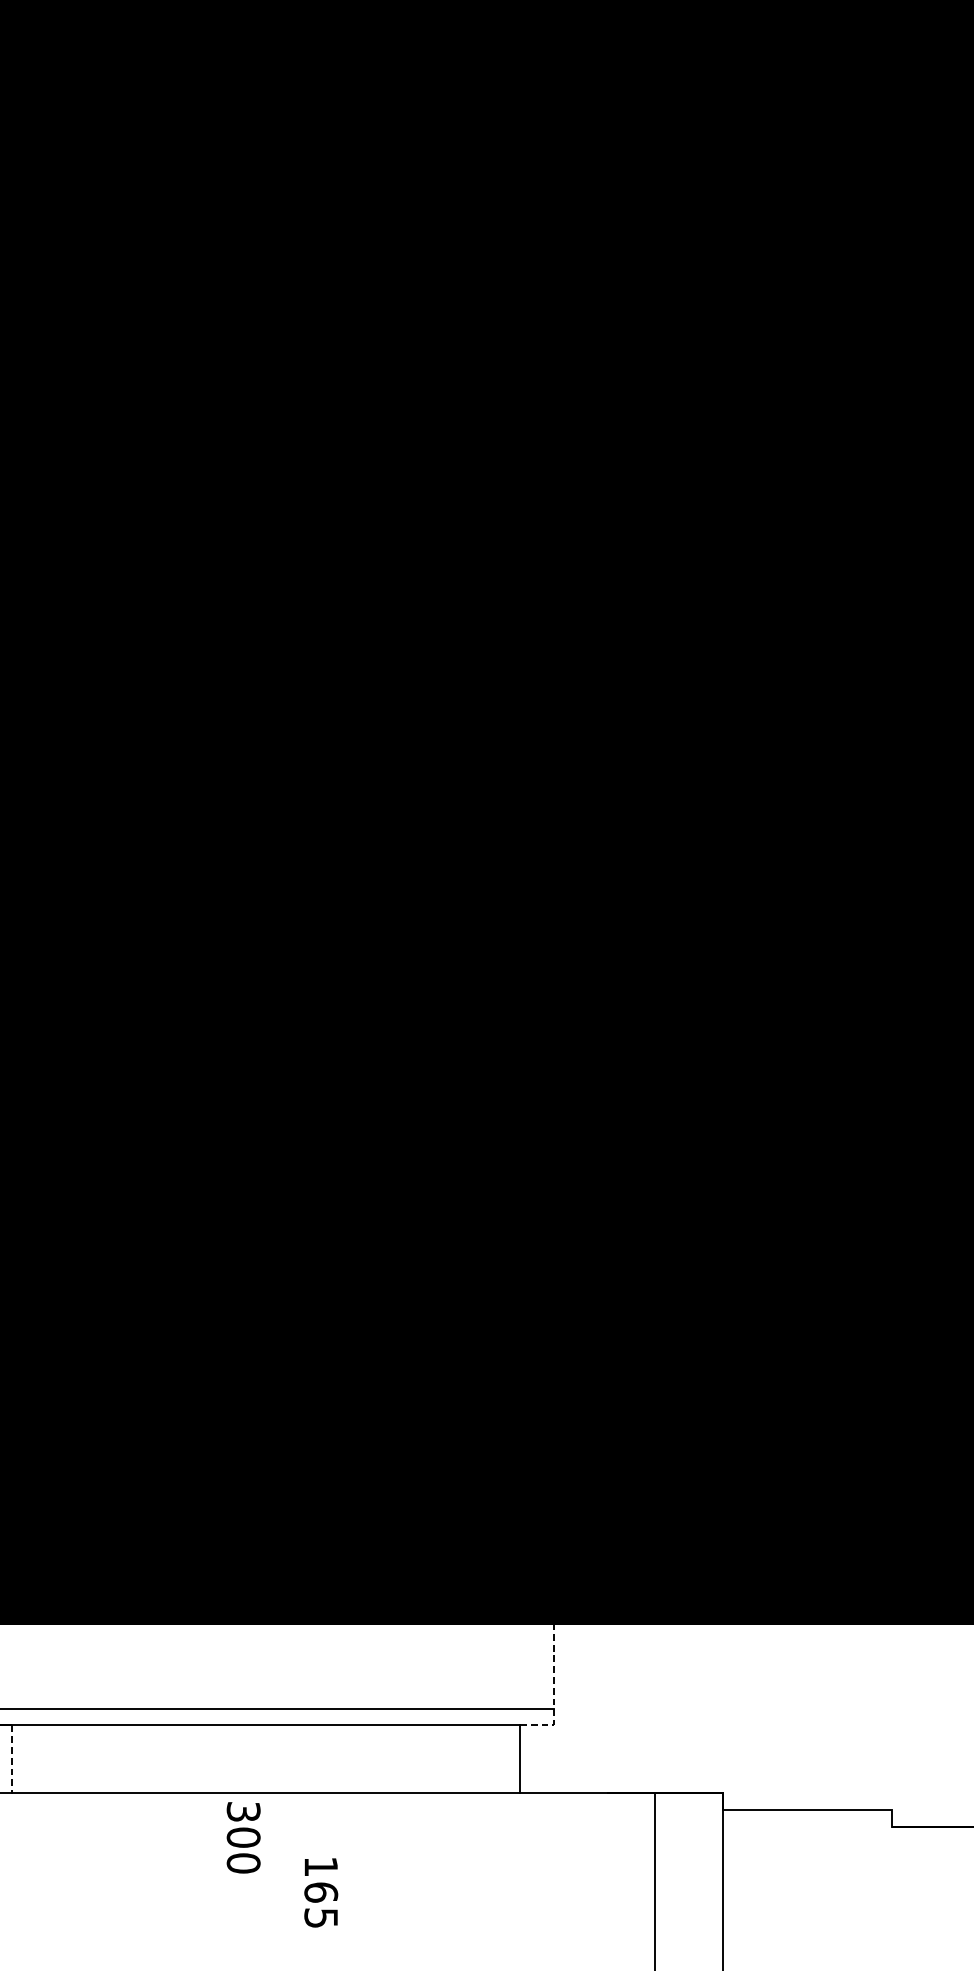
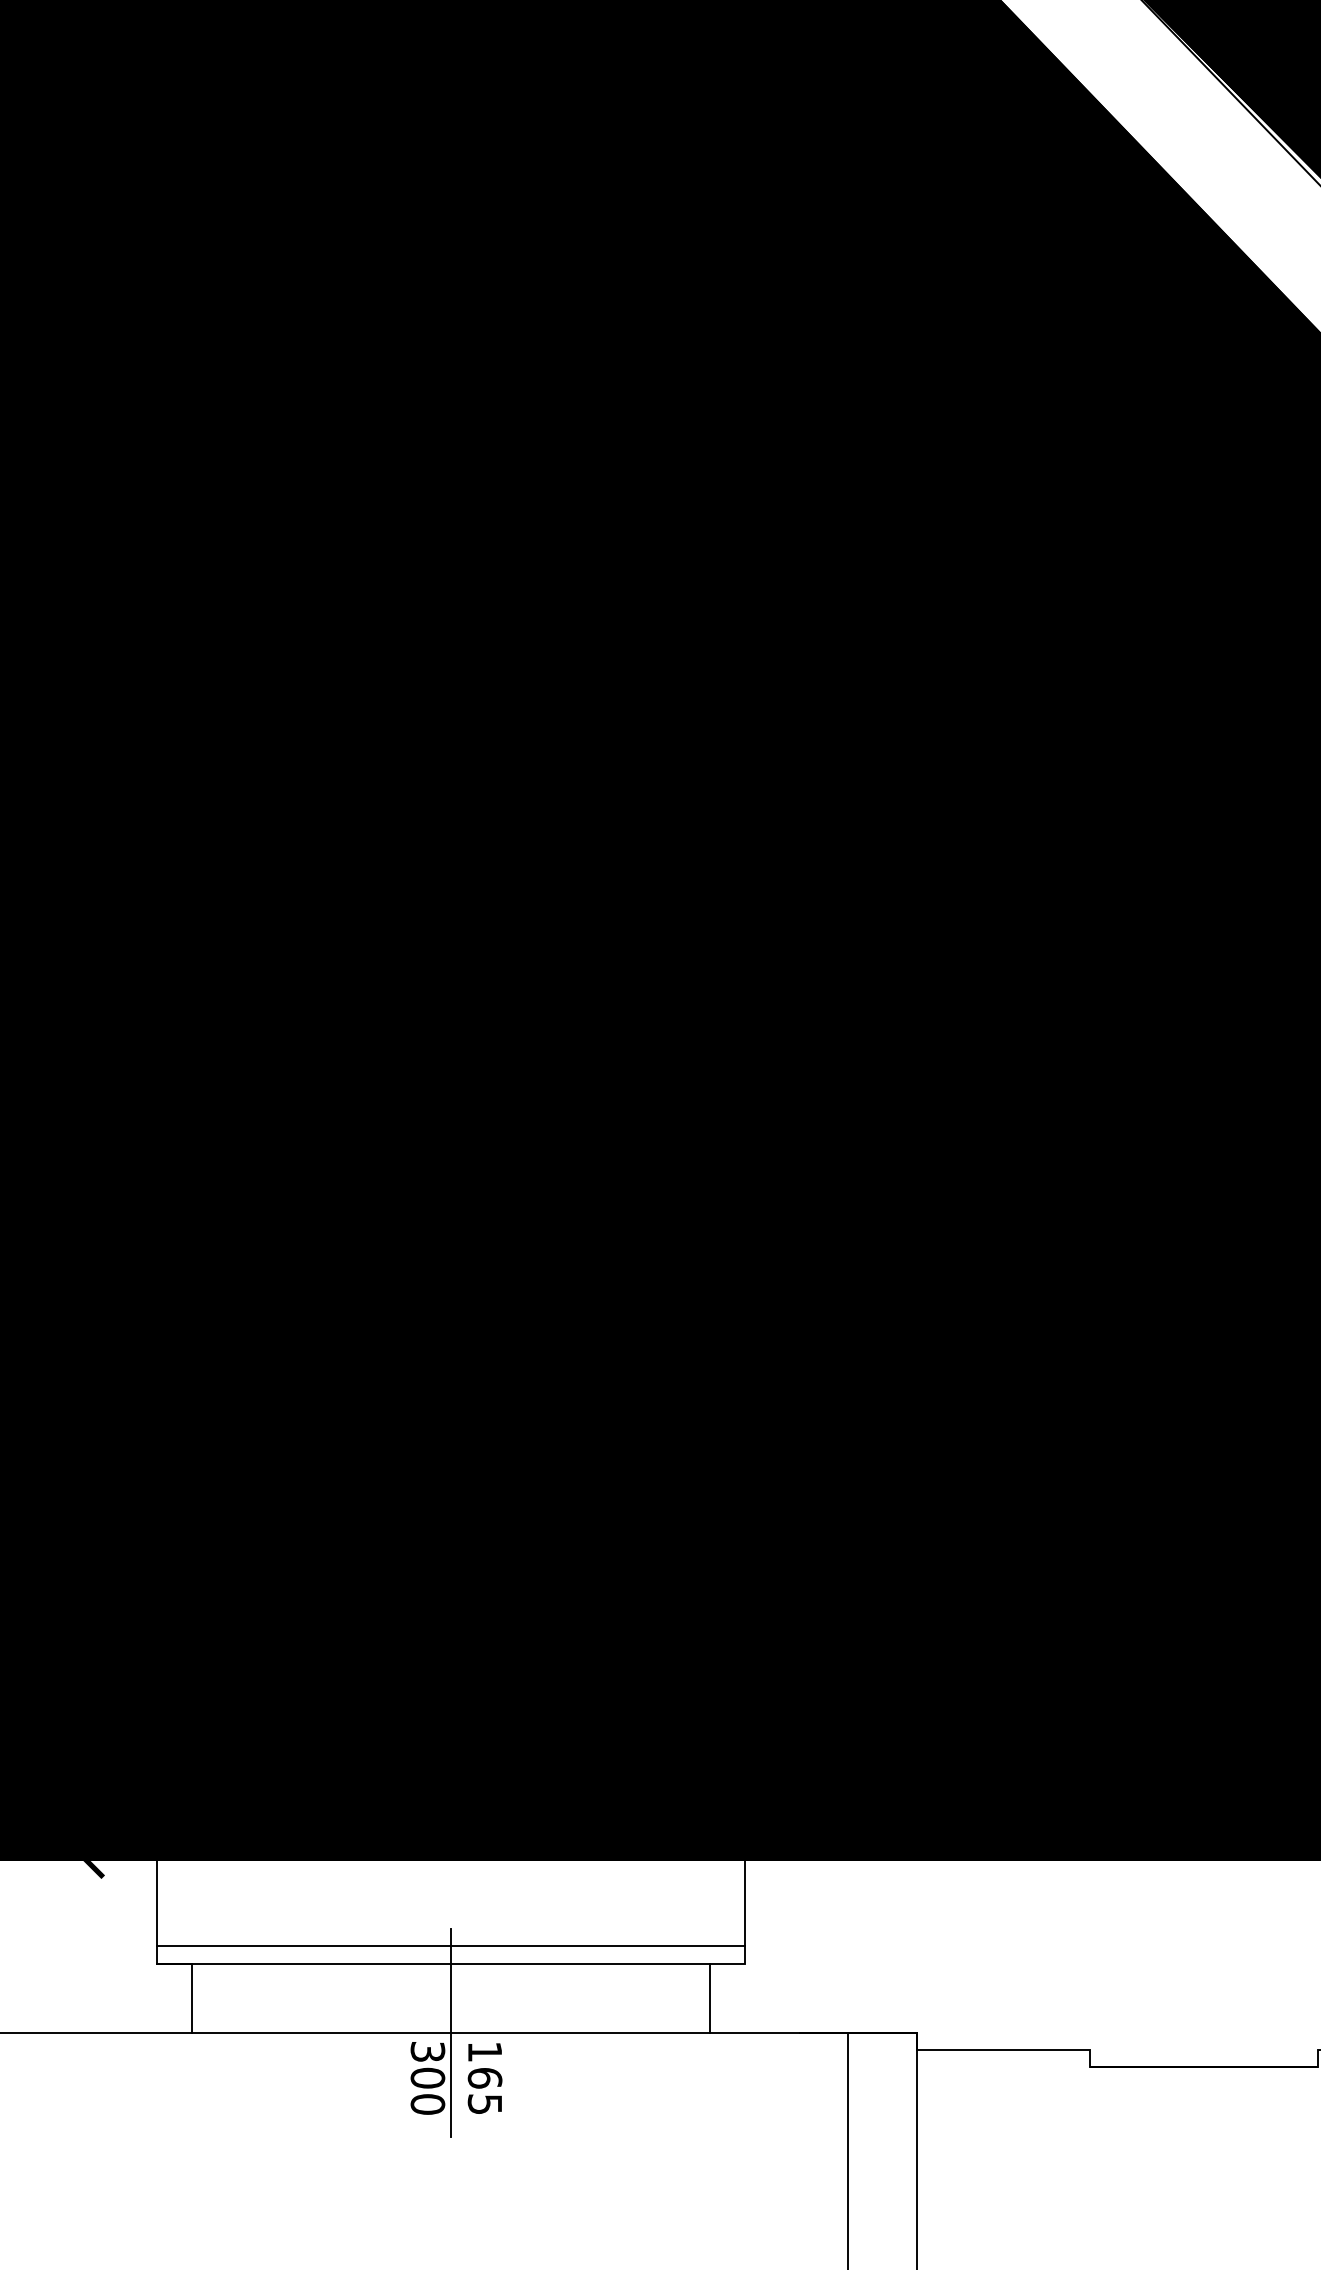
line: (553, 1692) -> (744, 1929), dashed -> solid
line: (12, 1759) -> (191, 1998), dashed -> solid
line: (265, 1792) -> (450, 2032), added
text: (320, 1892) -> (484, 2078), moved

